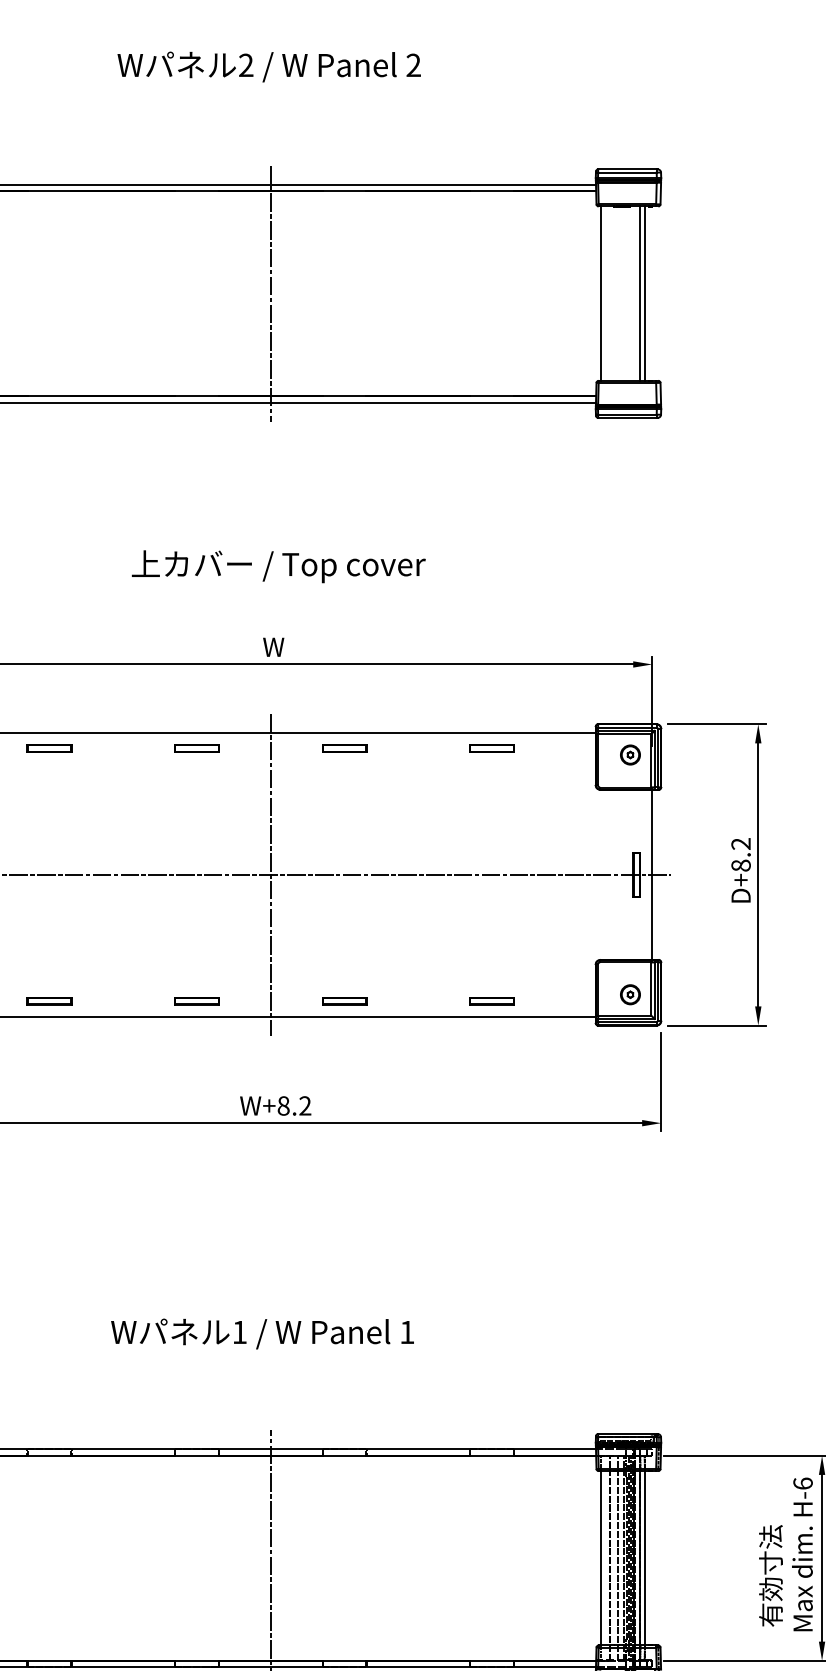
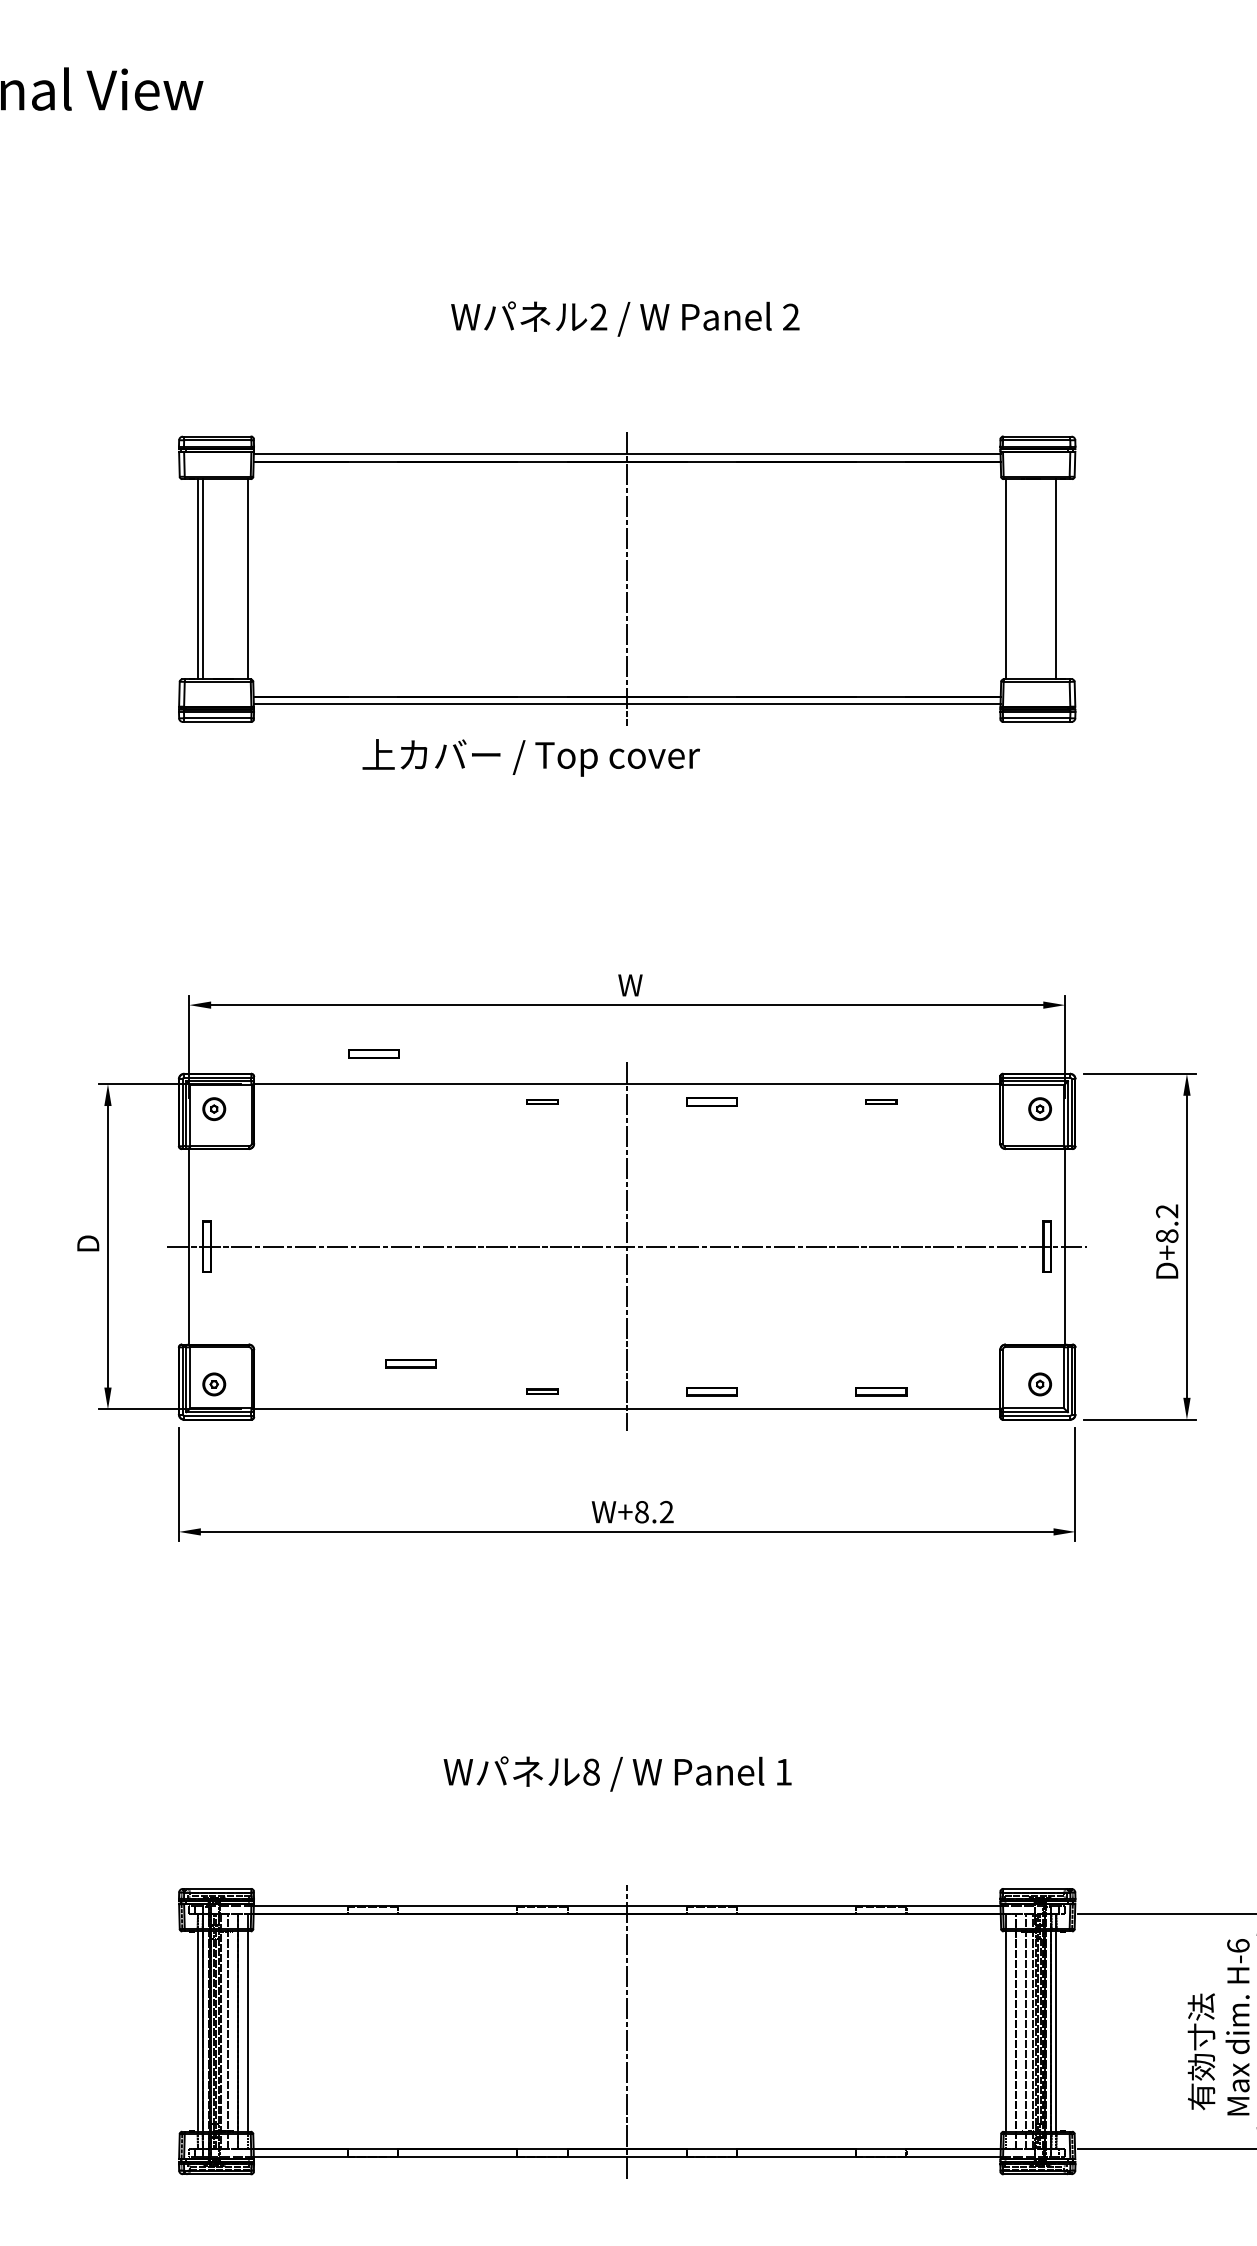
line: (640, 293) -> (1051, 579), removed
text: (278, 566) -> (531, 757), moved
part: (49, 748) -> (373, 1053), moved
part: (197, 748) -> (542, 1101), size x0.6
part: (492, 748) -> (881, 1101), size x0.6
part: (49, 1000) -> (410, 1363), moved
part: (197, 1000) -> (542, 1391), size x0.6
text: (239, 1331) -> (591, 1771), 1 -> 8

